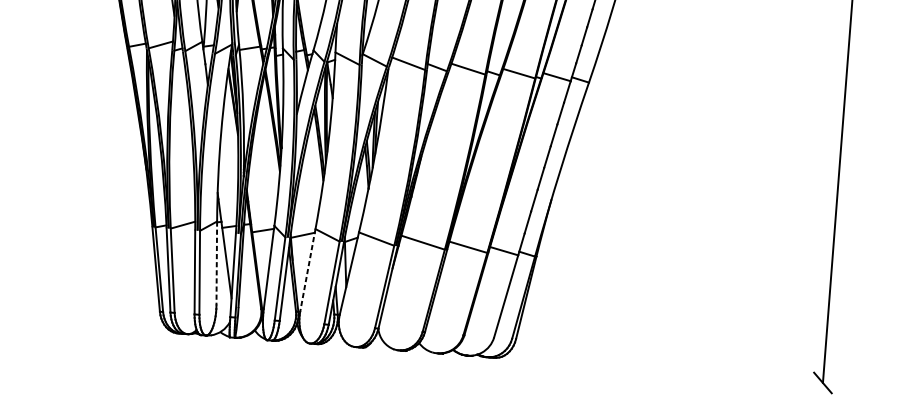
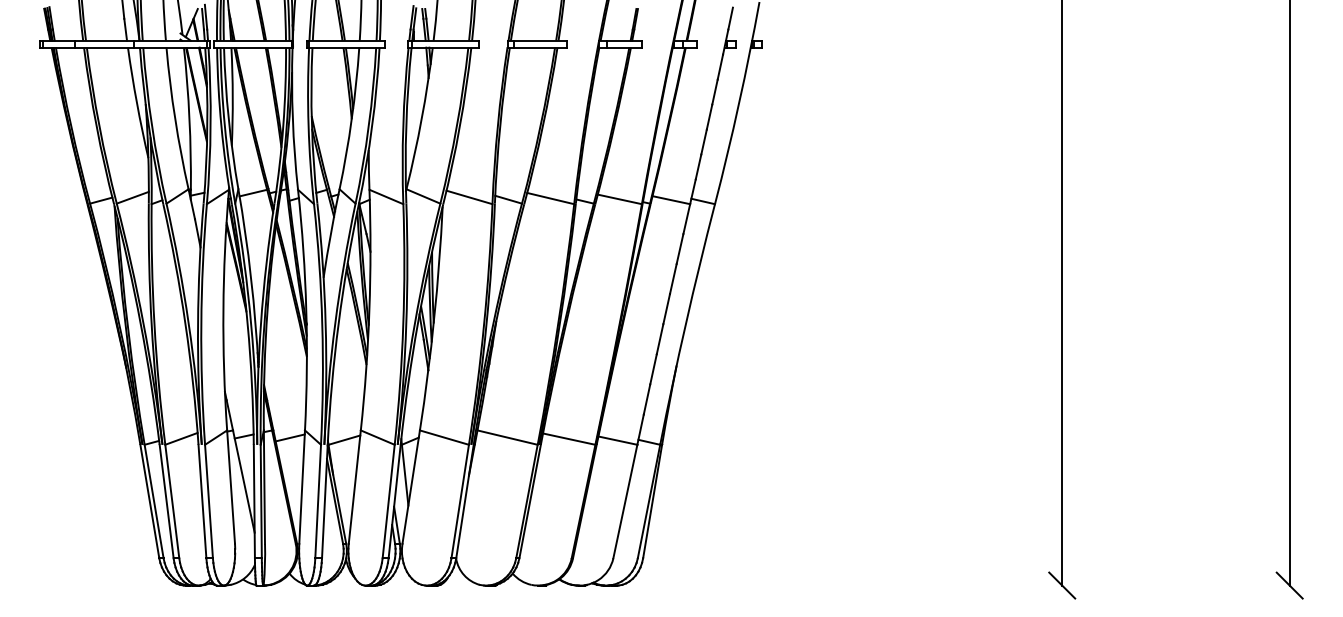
line: (217, 263) -> (231, 487), dashed -> solid
line: (307, 270) -> (354, 487), dashed -> solid

